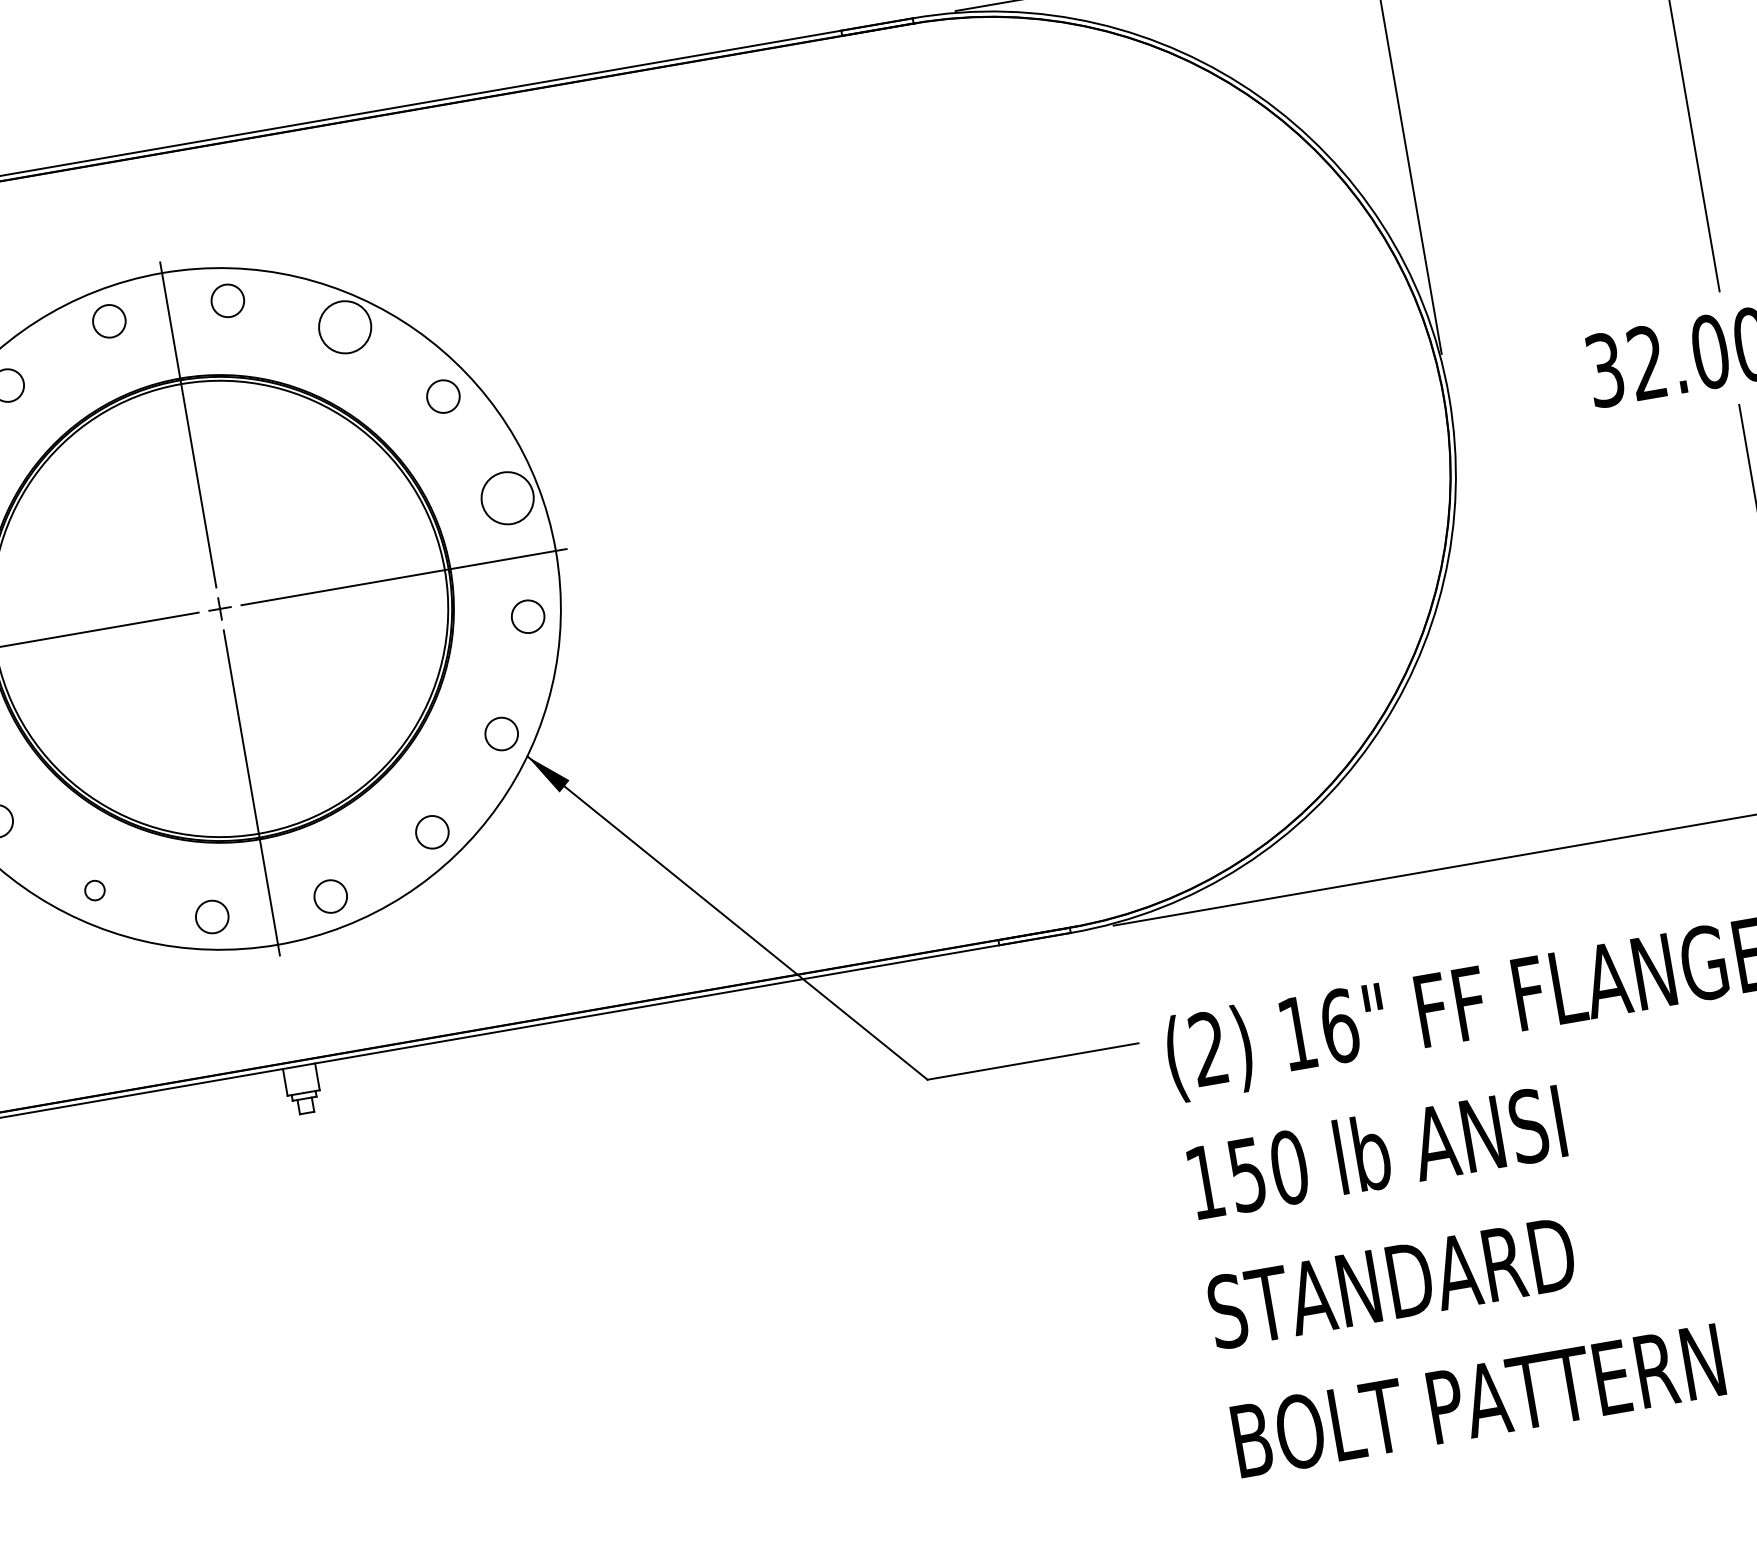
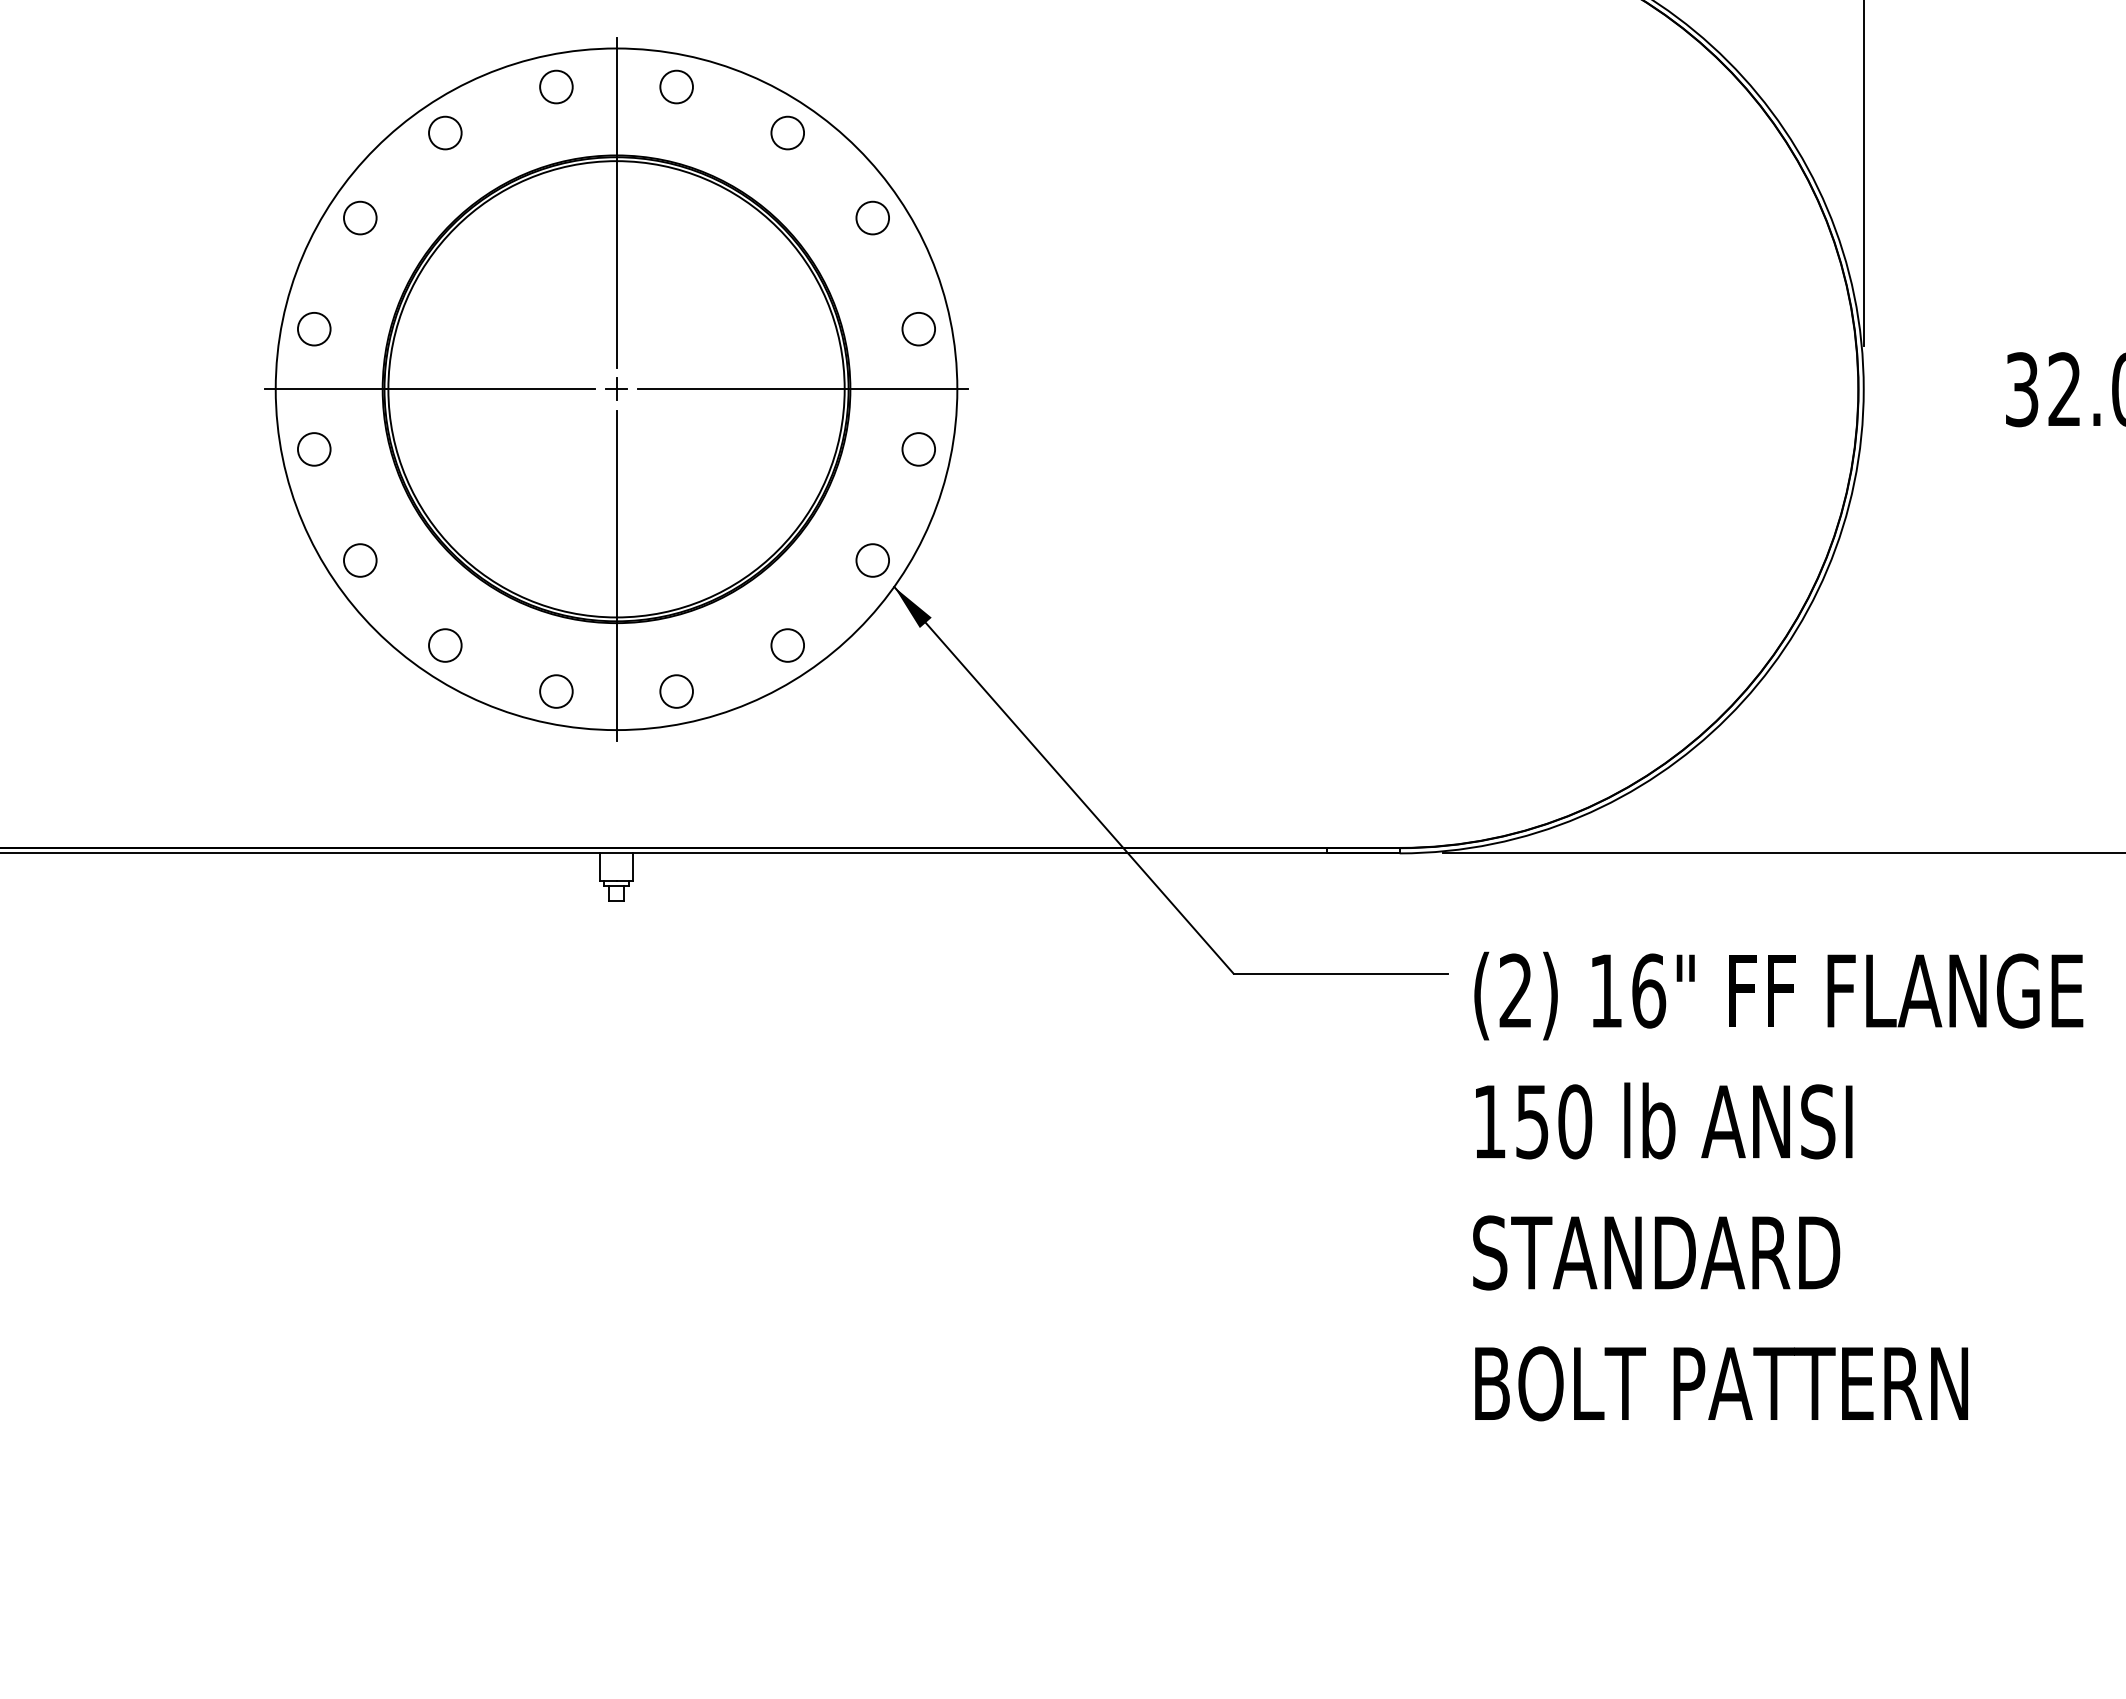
circle: (344, 326) -> (787, 132), size x0.62
circle: (507, 497) -> (918, 328), size x0.62
circle: (95, 890) -> (445, 645), size x1.67

